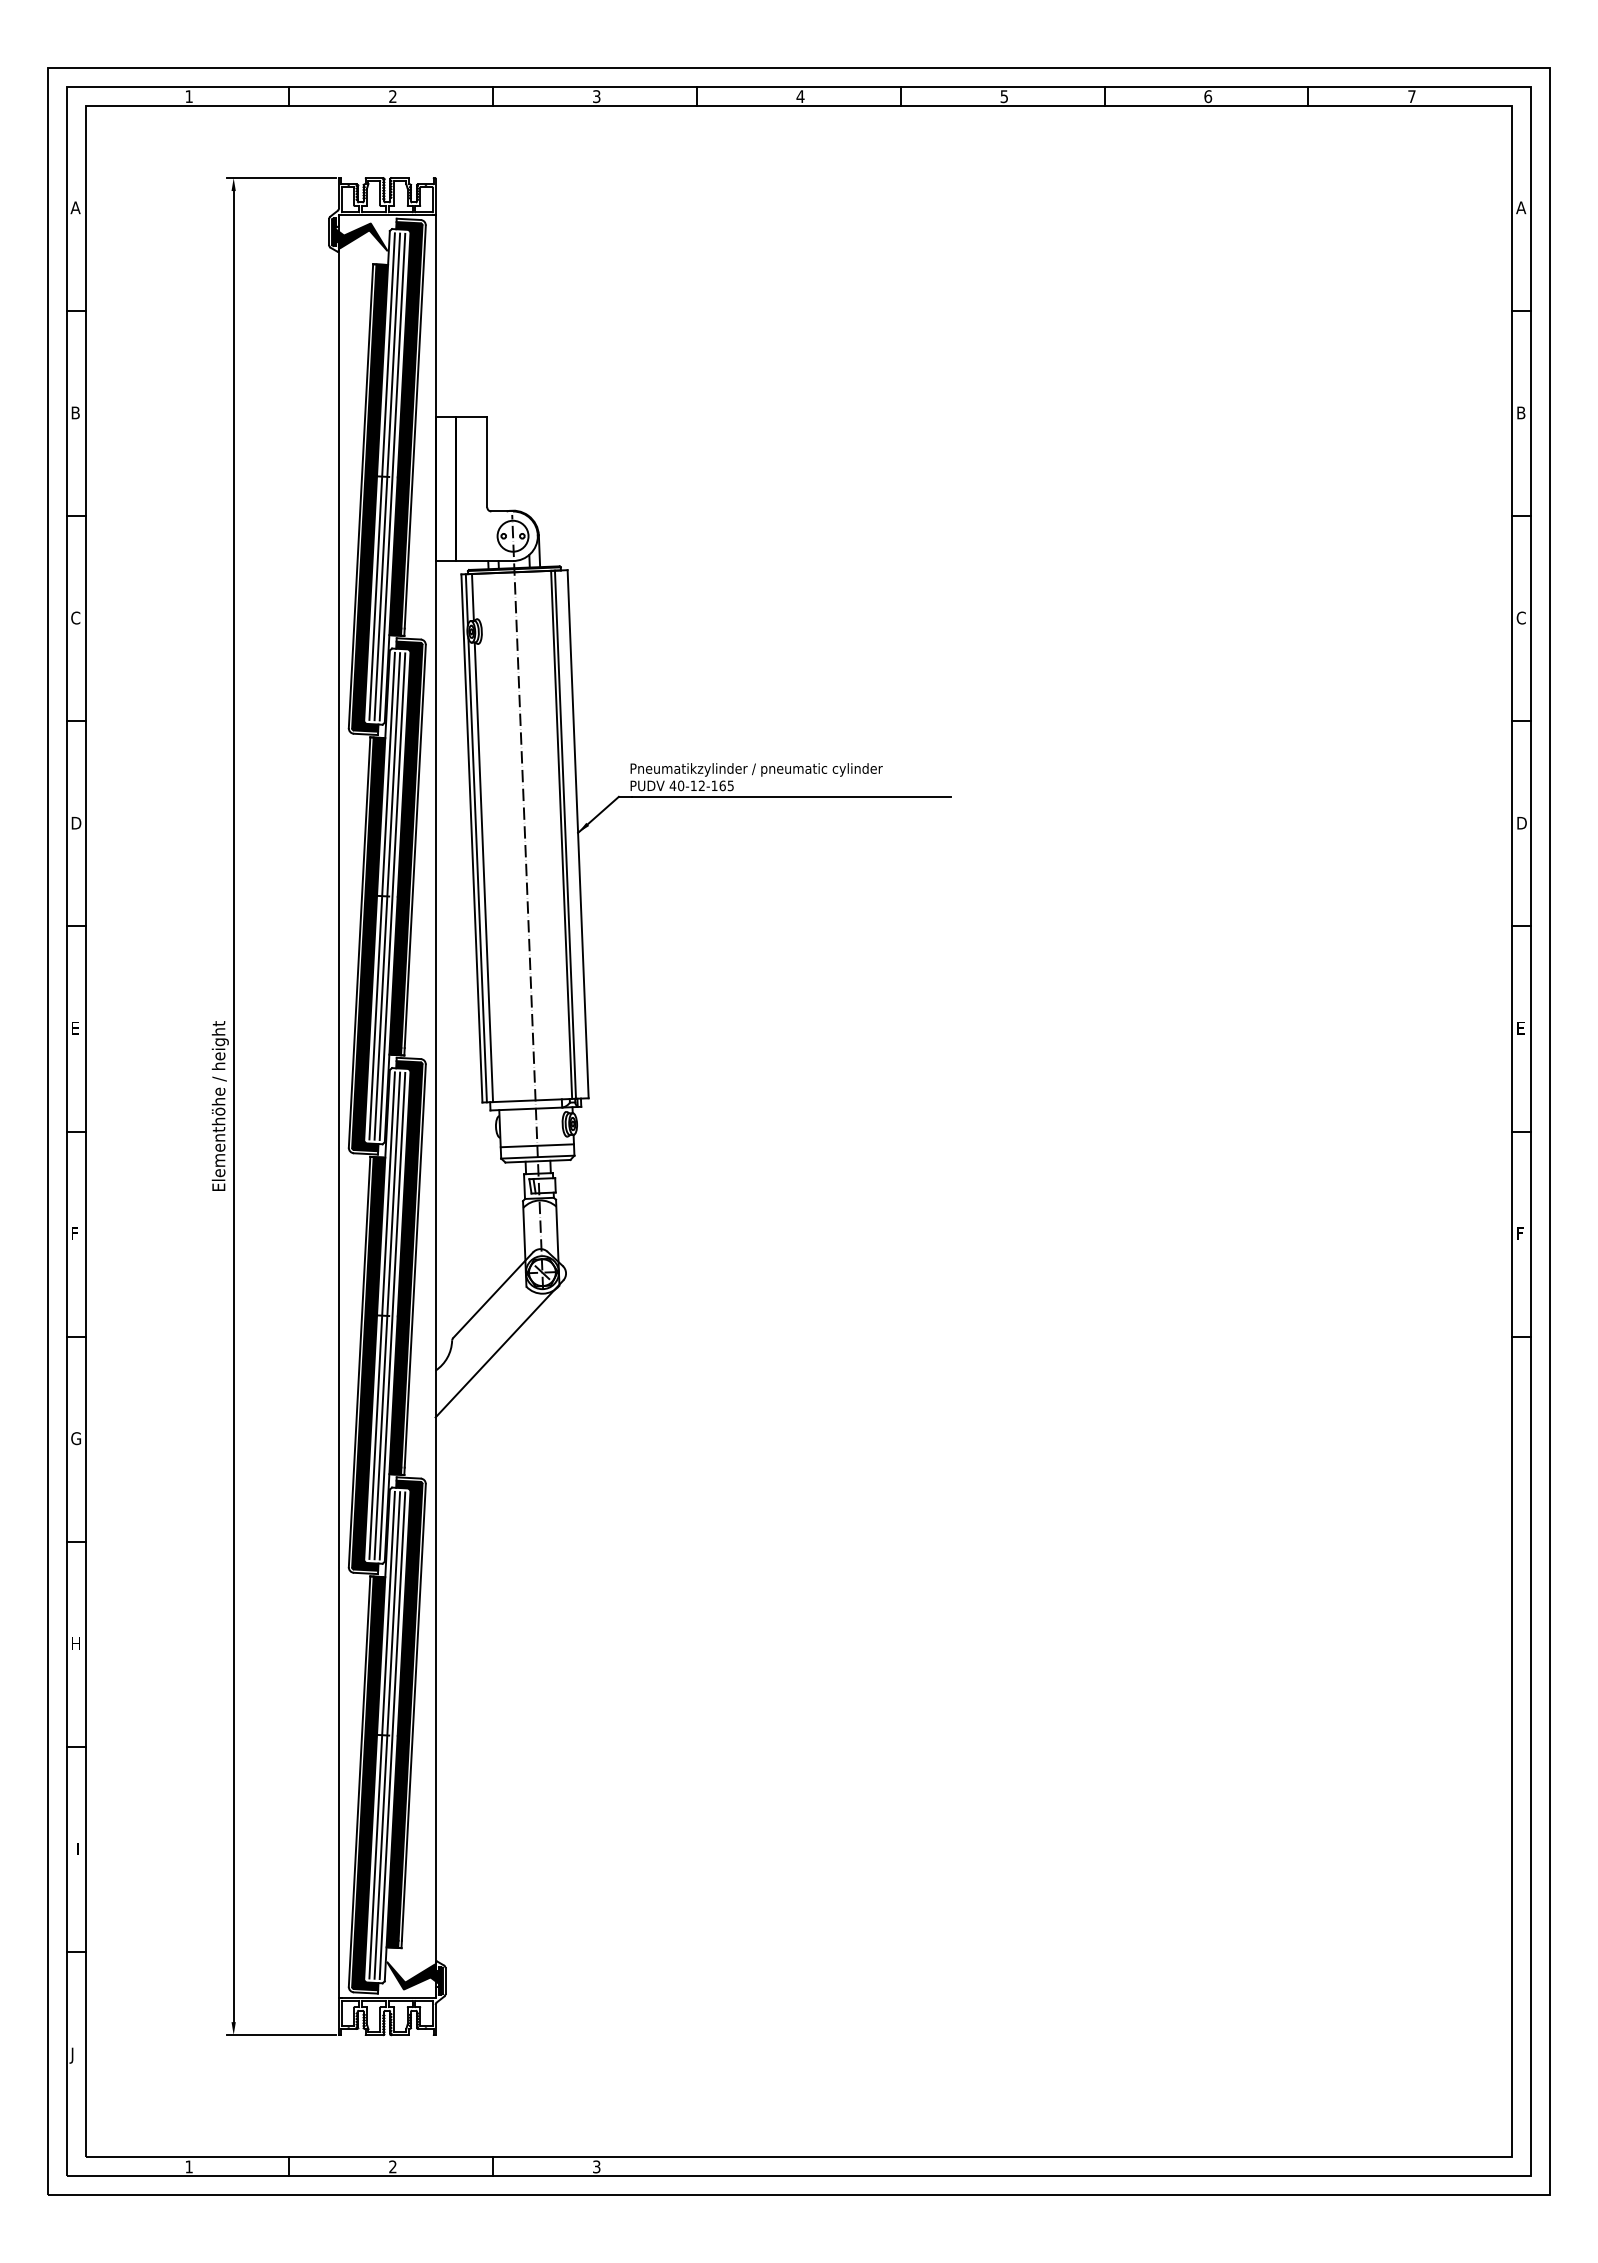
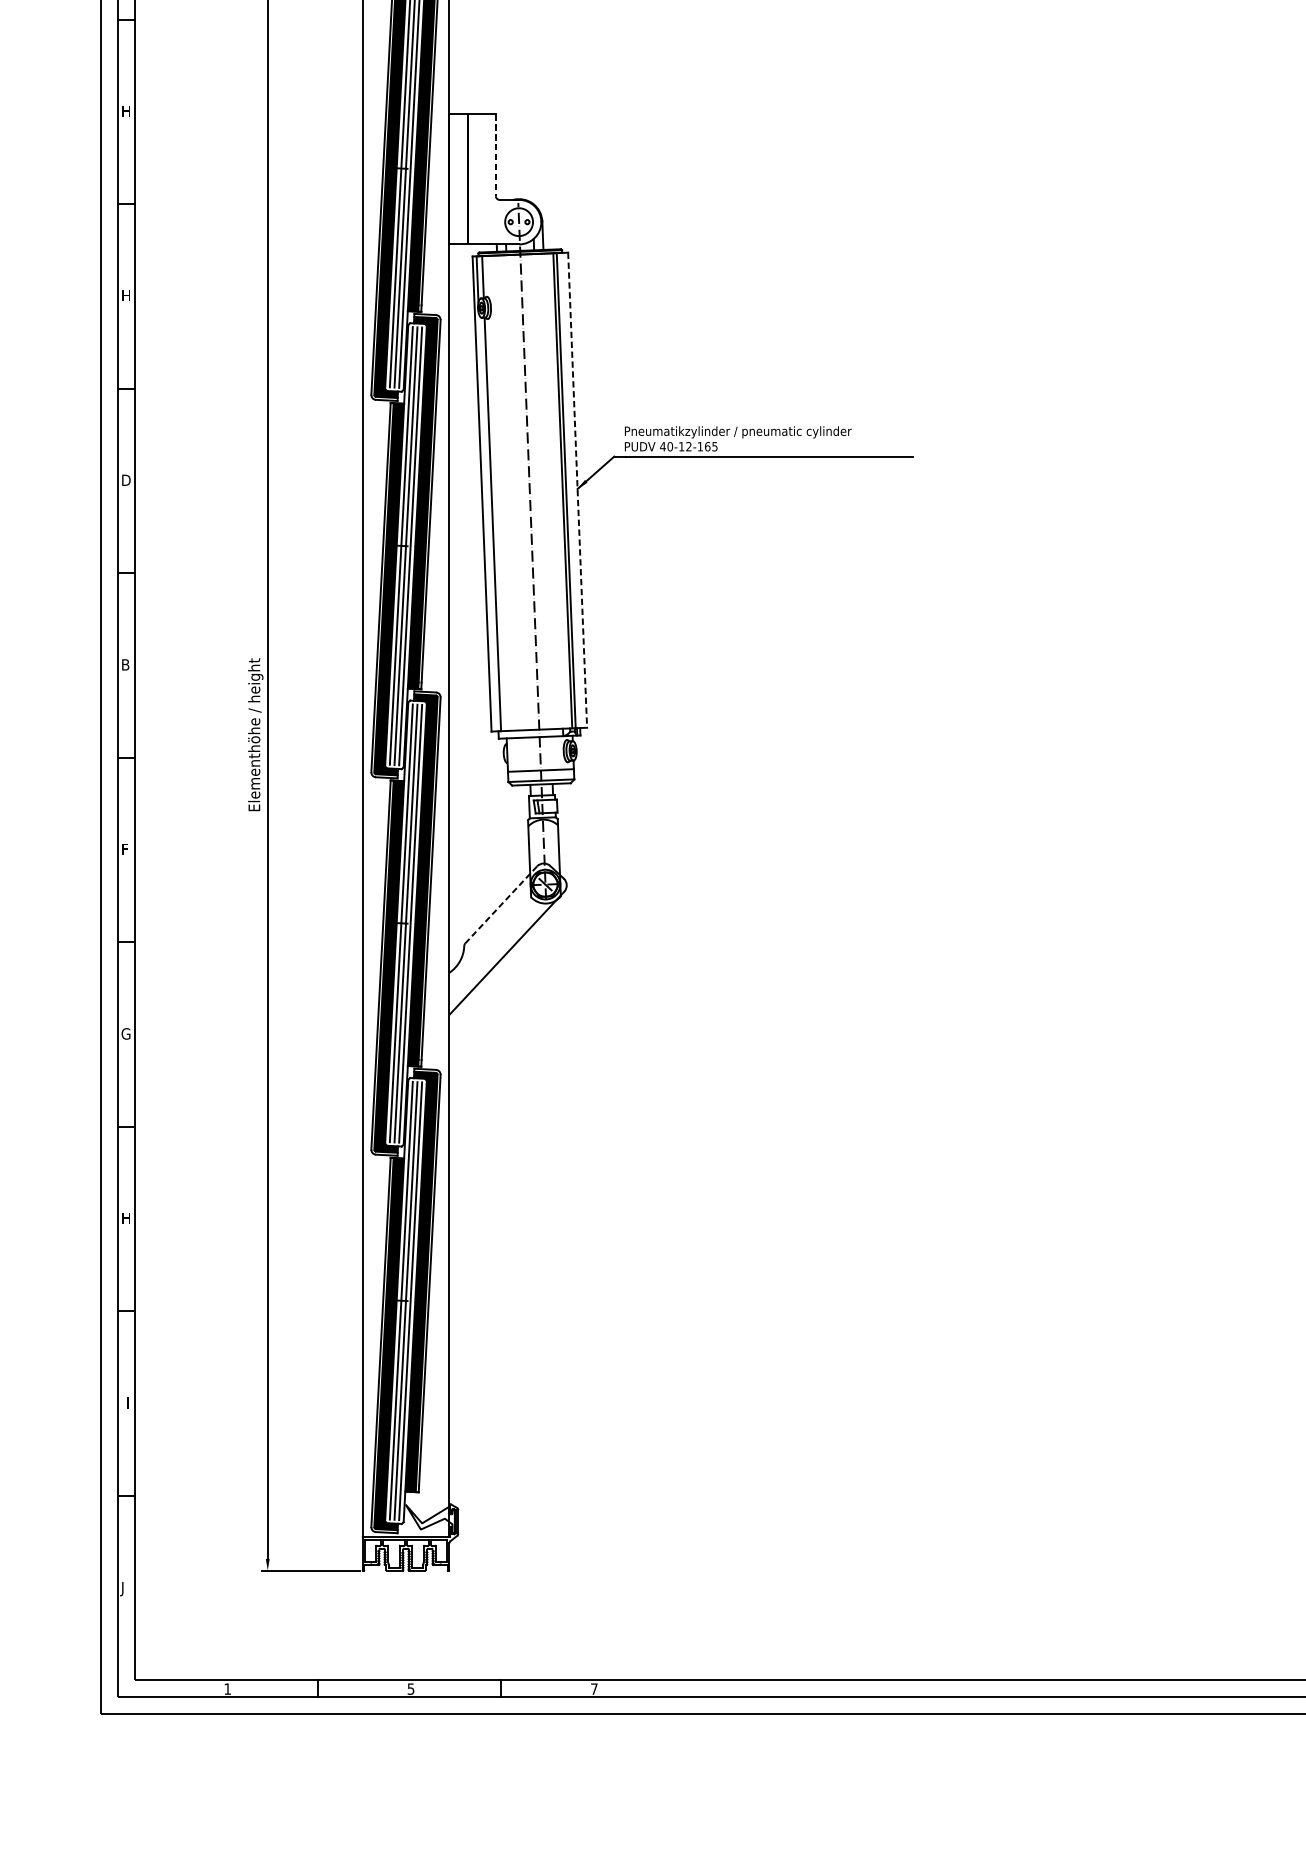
text: (75, 412) -> (125, 110), B -> H
line: (487, 462) -> (496, 155), solid -> dashed
text: (75, 617) -> (125, 295), C -> H
line: (578, 834) -> (577, 490), solid -> dashed
line: (477, 870) -> (487, 522), removed
text: (75, 1028) -> (125, 664), E -> B
line: (493, 1295) -> (501, 905), solid -> dashed
fill: (414, 1977) -> (430, 1518), removed
text: (392, 2166) -> (410, 1688), 2 -> 5
text: (596, 2166) -> (594, 1688), 3 -> 7

